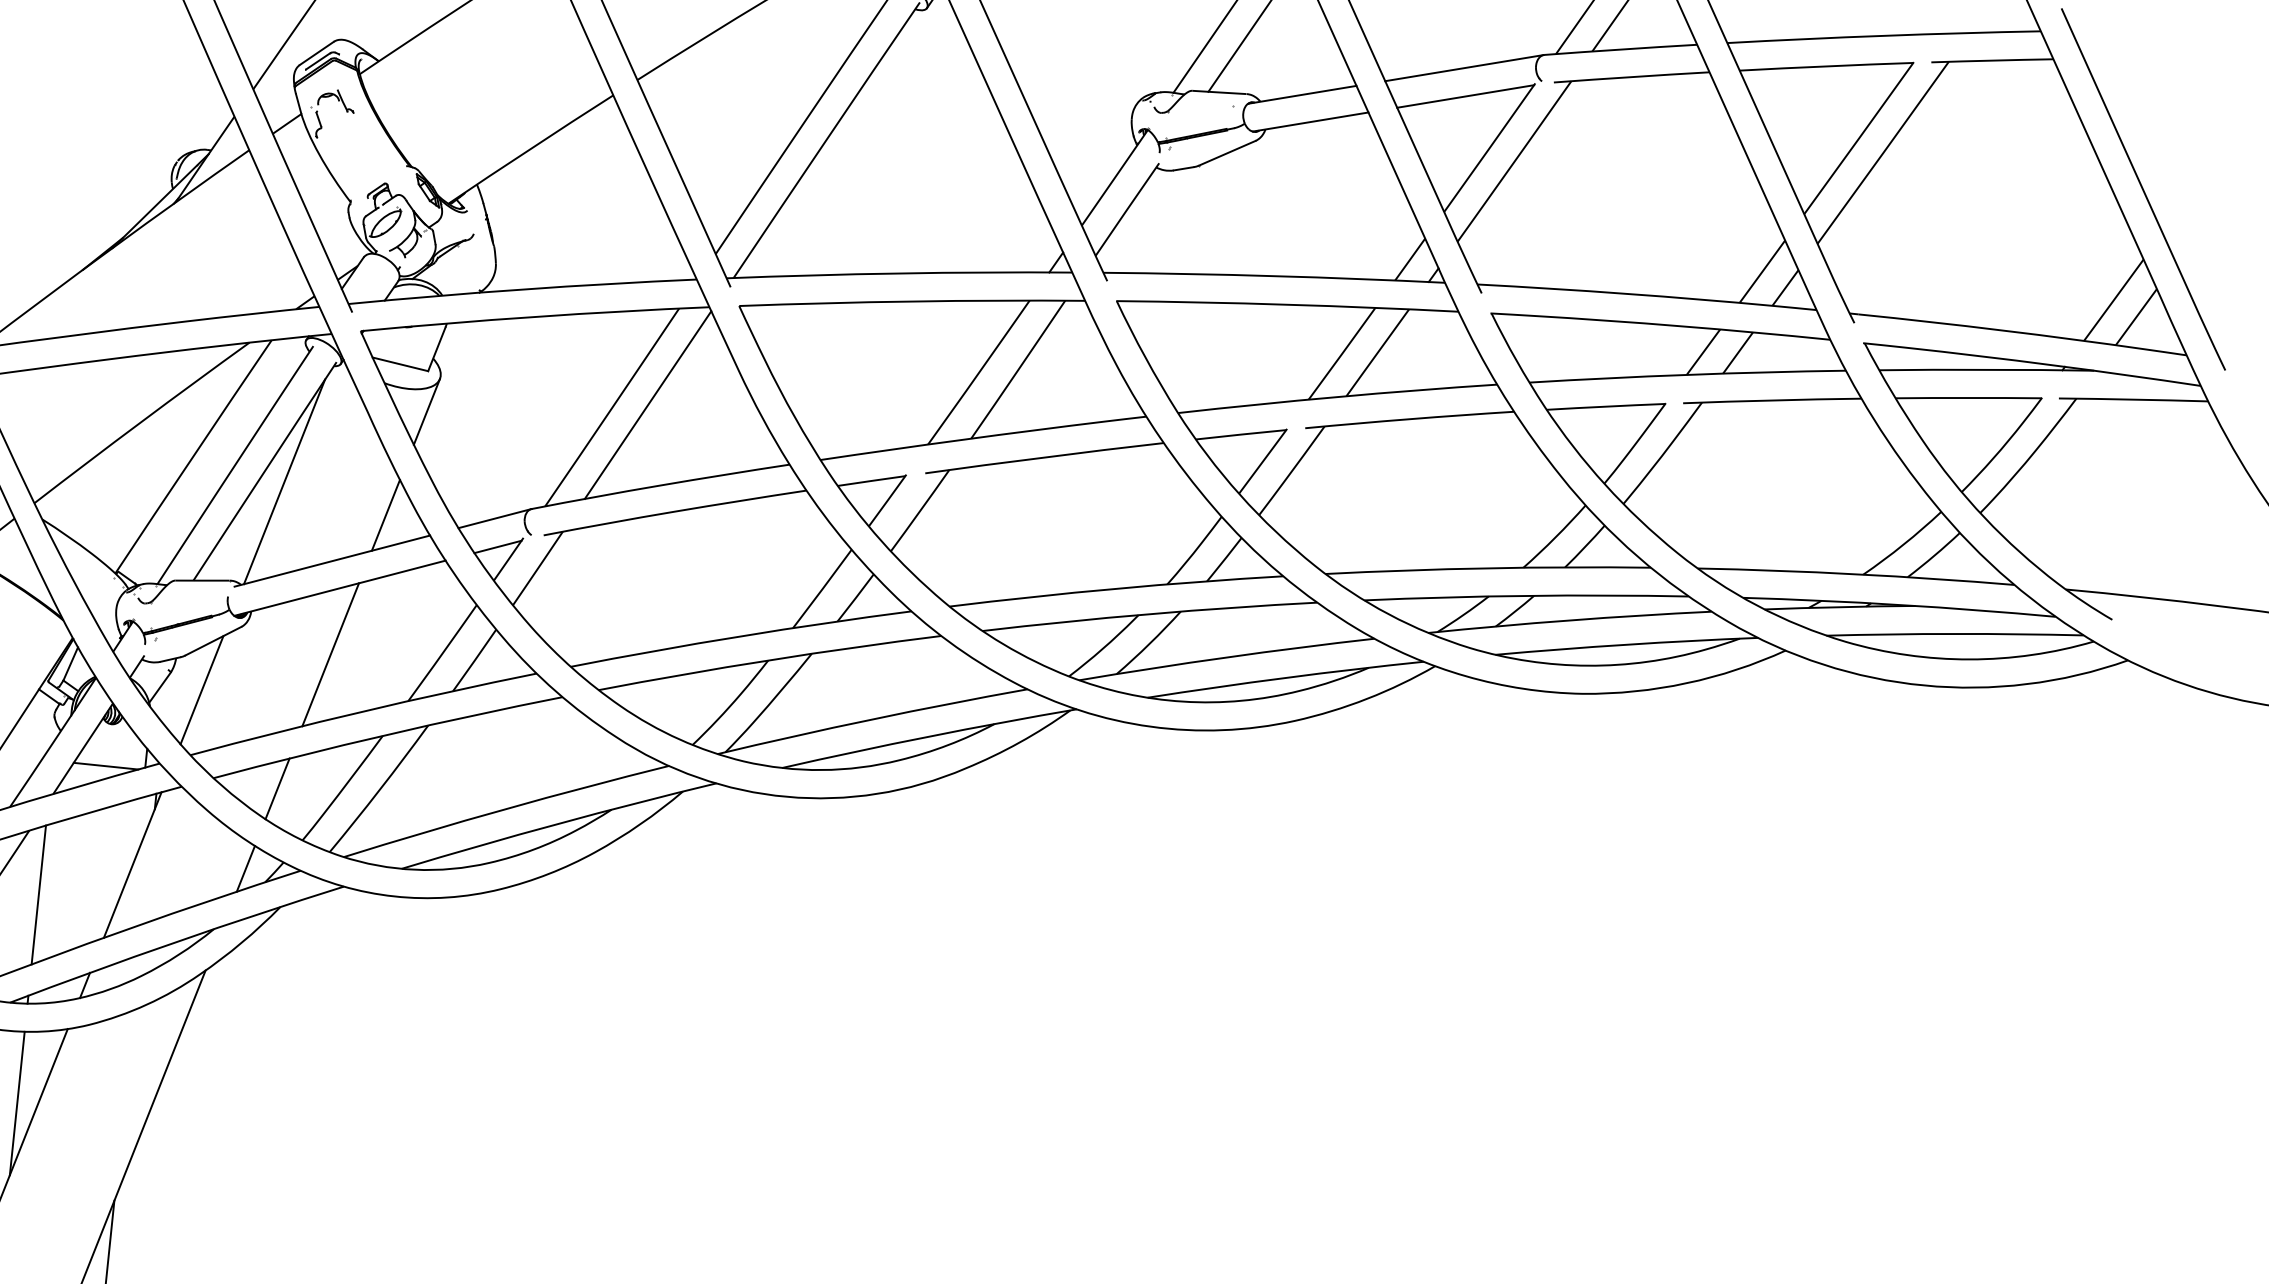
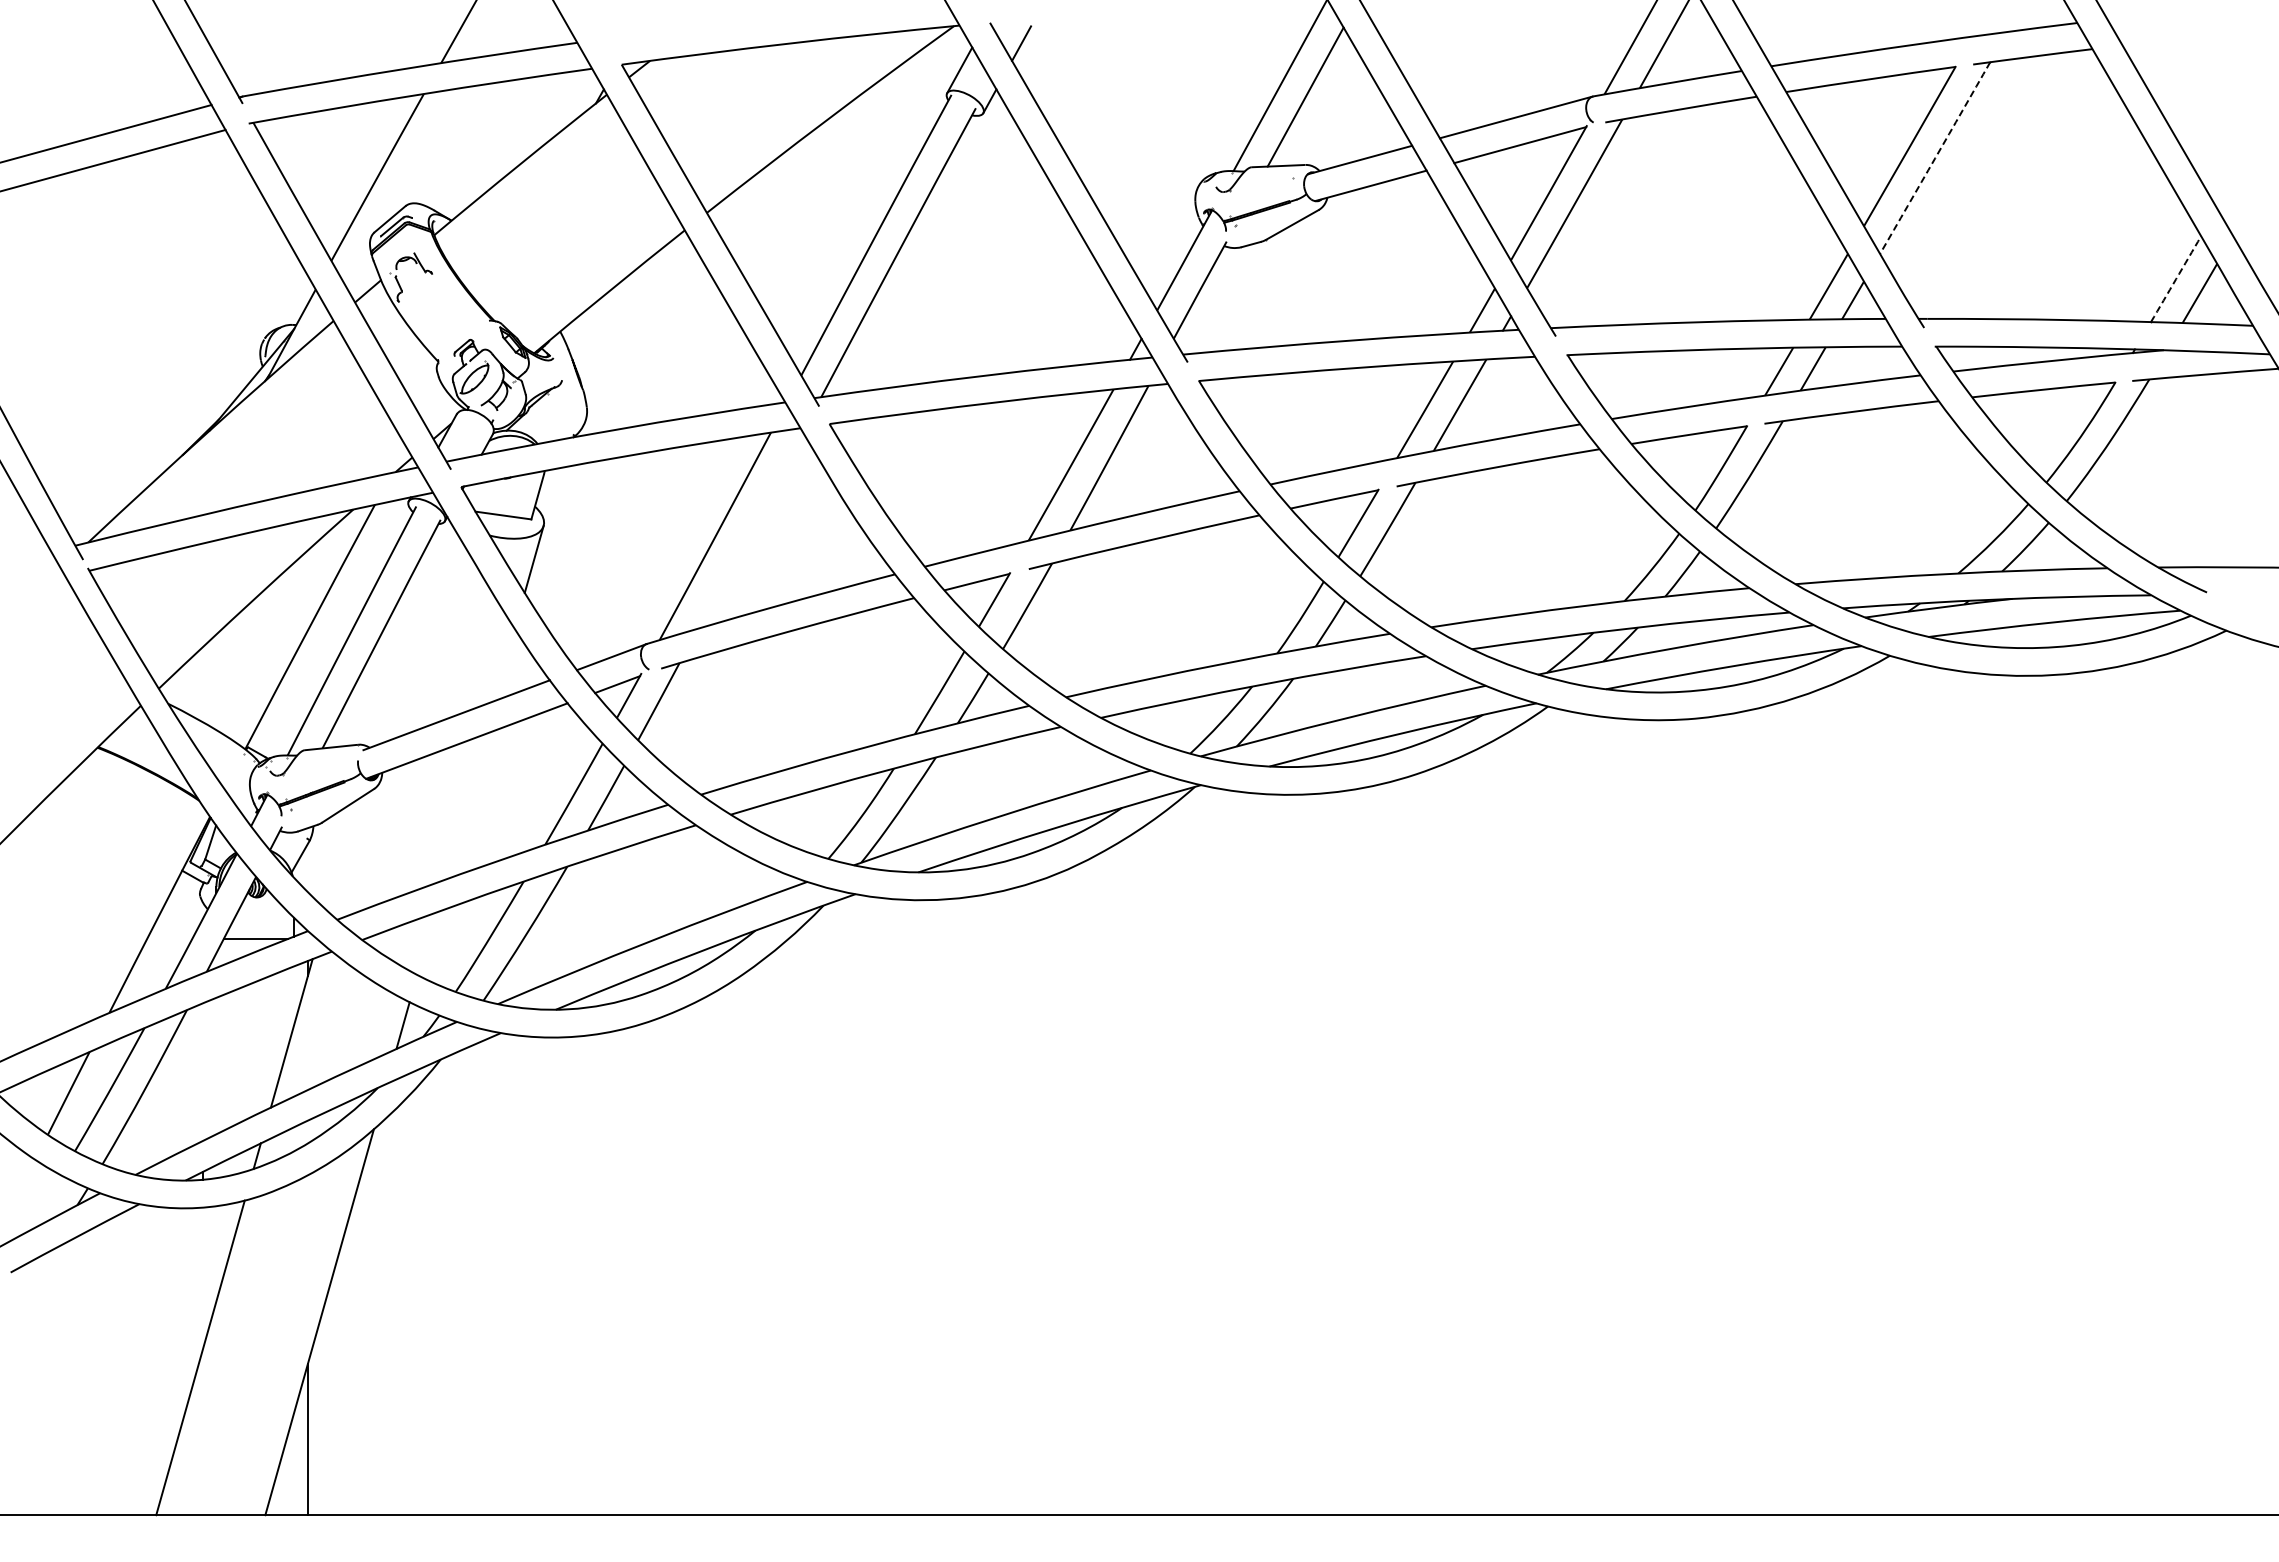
line: (1883, 153) -> (1935, 158), solid -> dashed
line: (2114, 300) -> (2176, 279), solid -> dashed
line: (647, 405) -> (749, 530), removed
line: (284, 481) -> (401, 642), removed
line: (385, 514) -> (504, 664), removed
line: (330, 655) -> (464, 807), removed
line: (201, 689) -> (341, 854), removed
line: (277, 788) -> (425, 943), removed
line: (38, 894) -> (202, 1071), removed
line: (16, 1103) -> (202, 1278), removed

